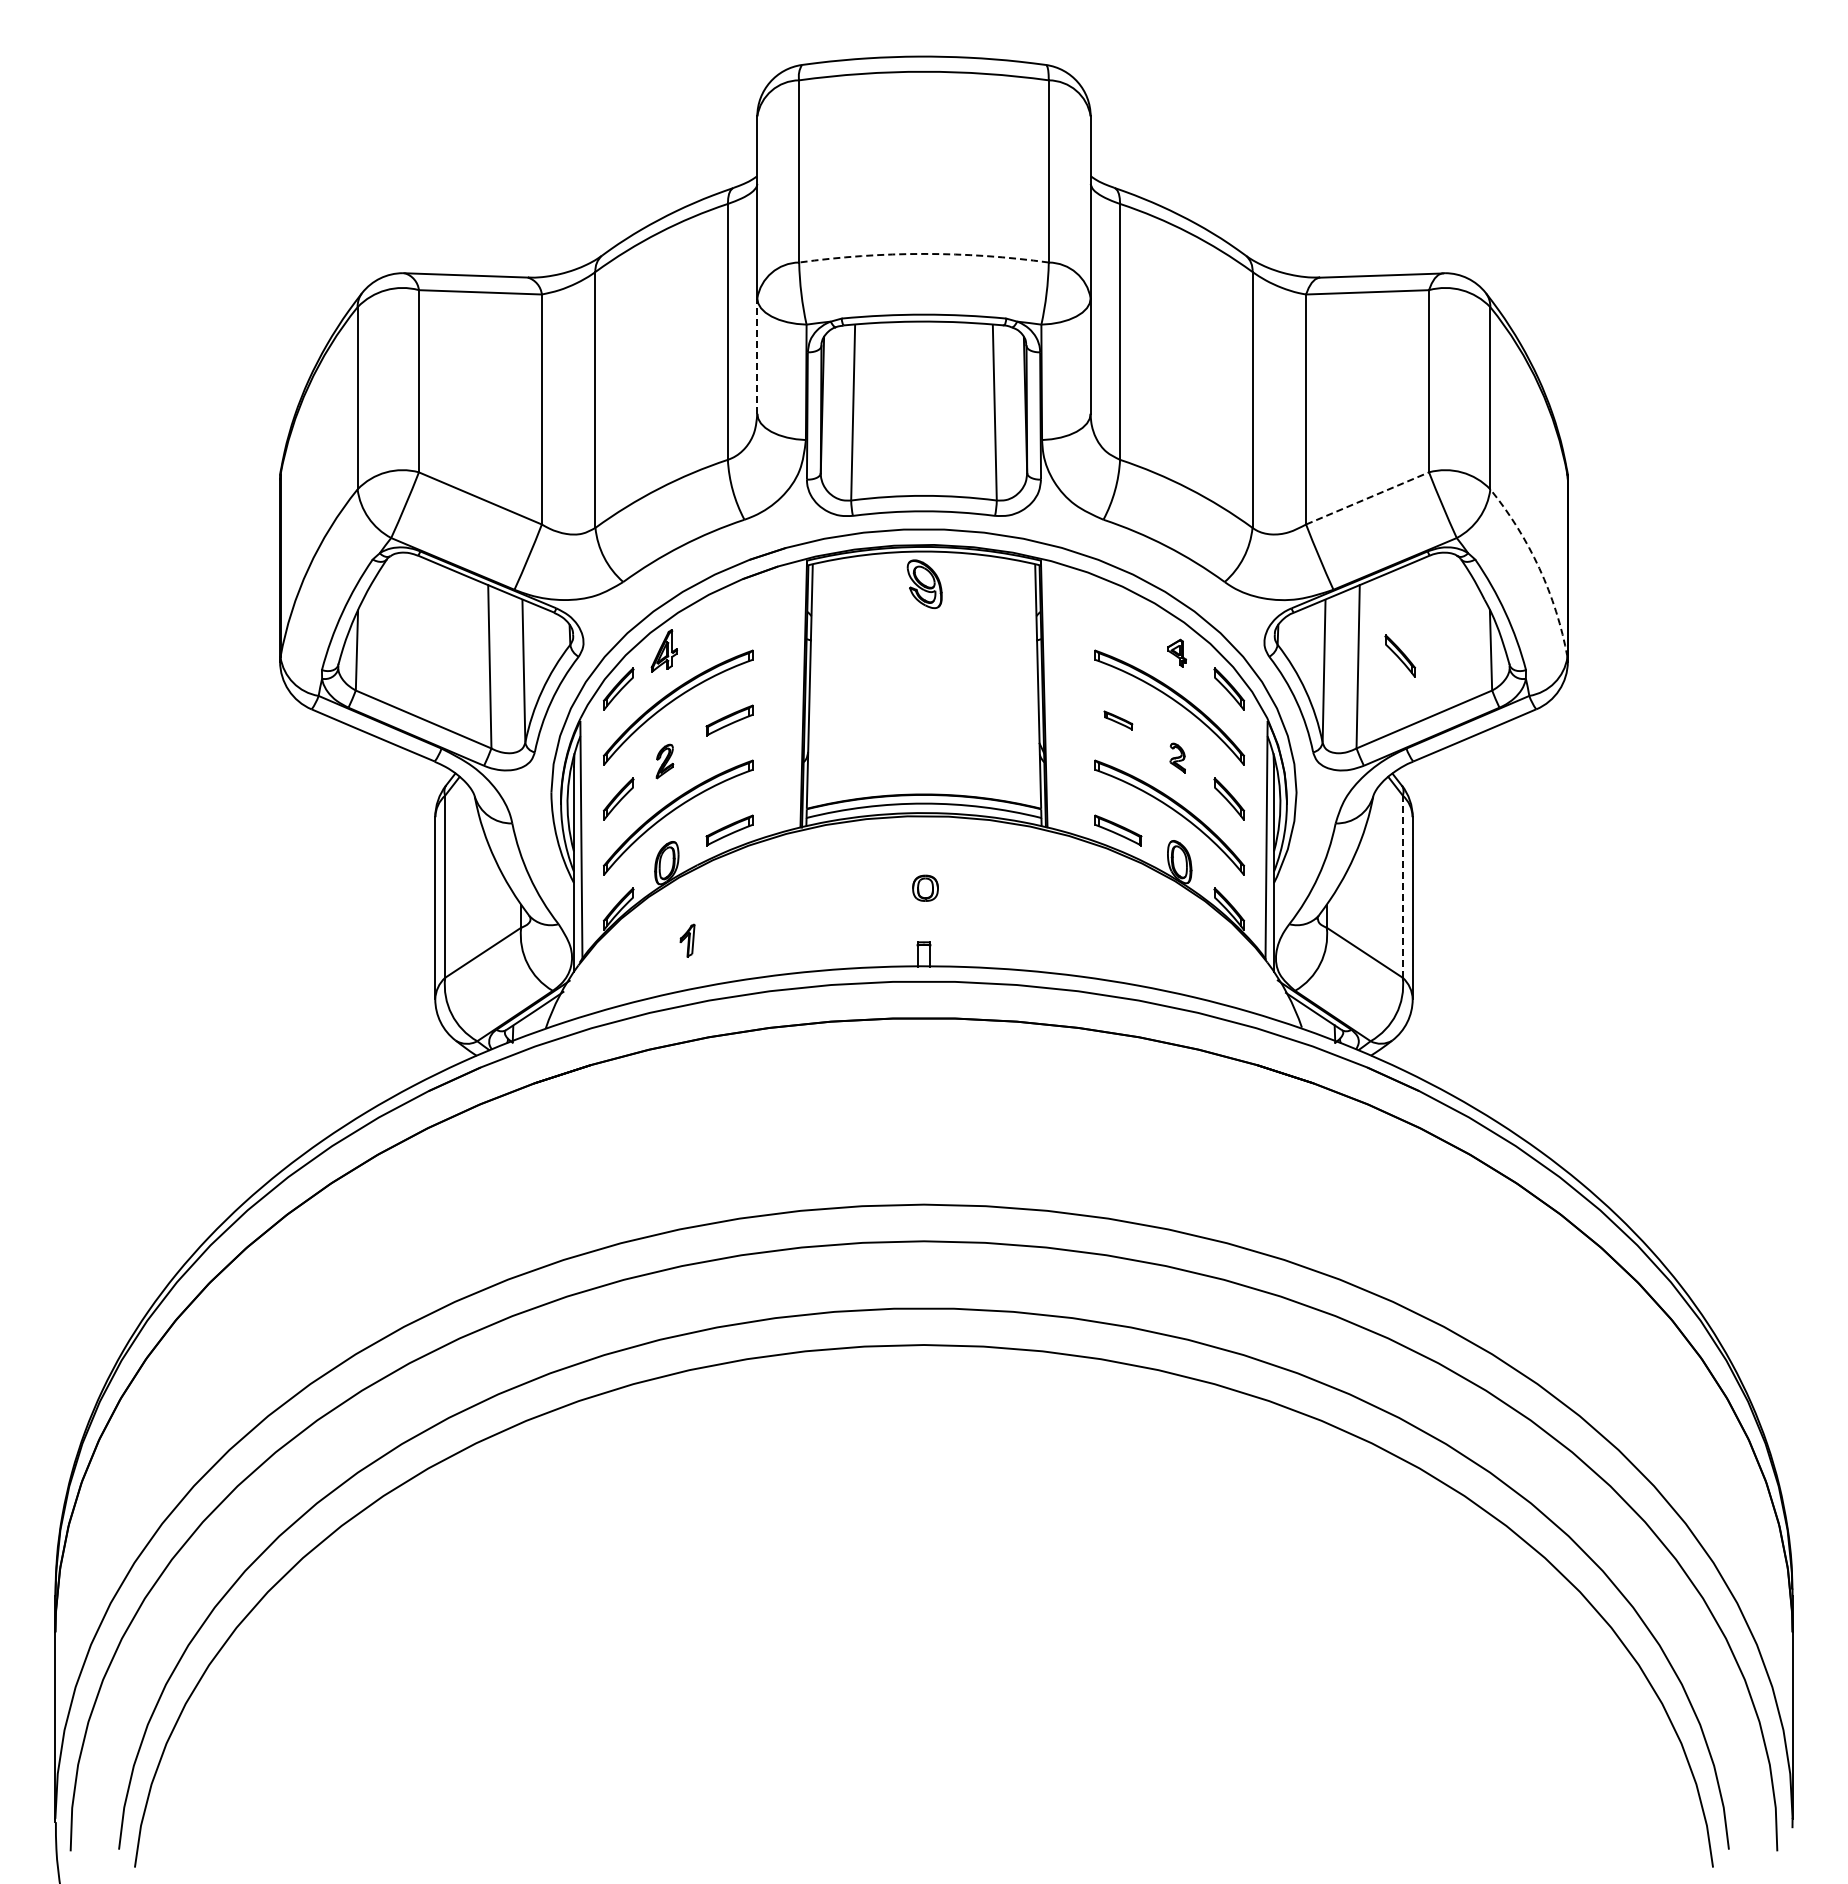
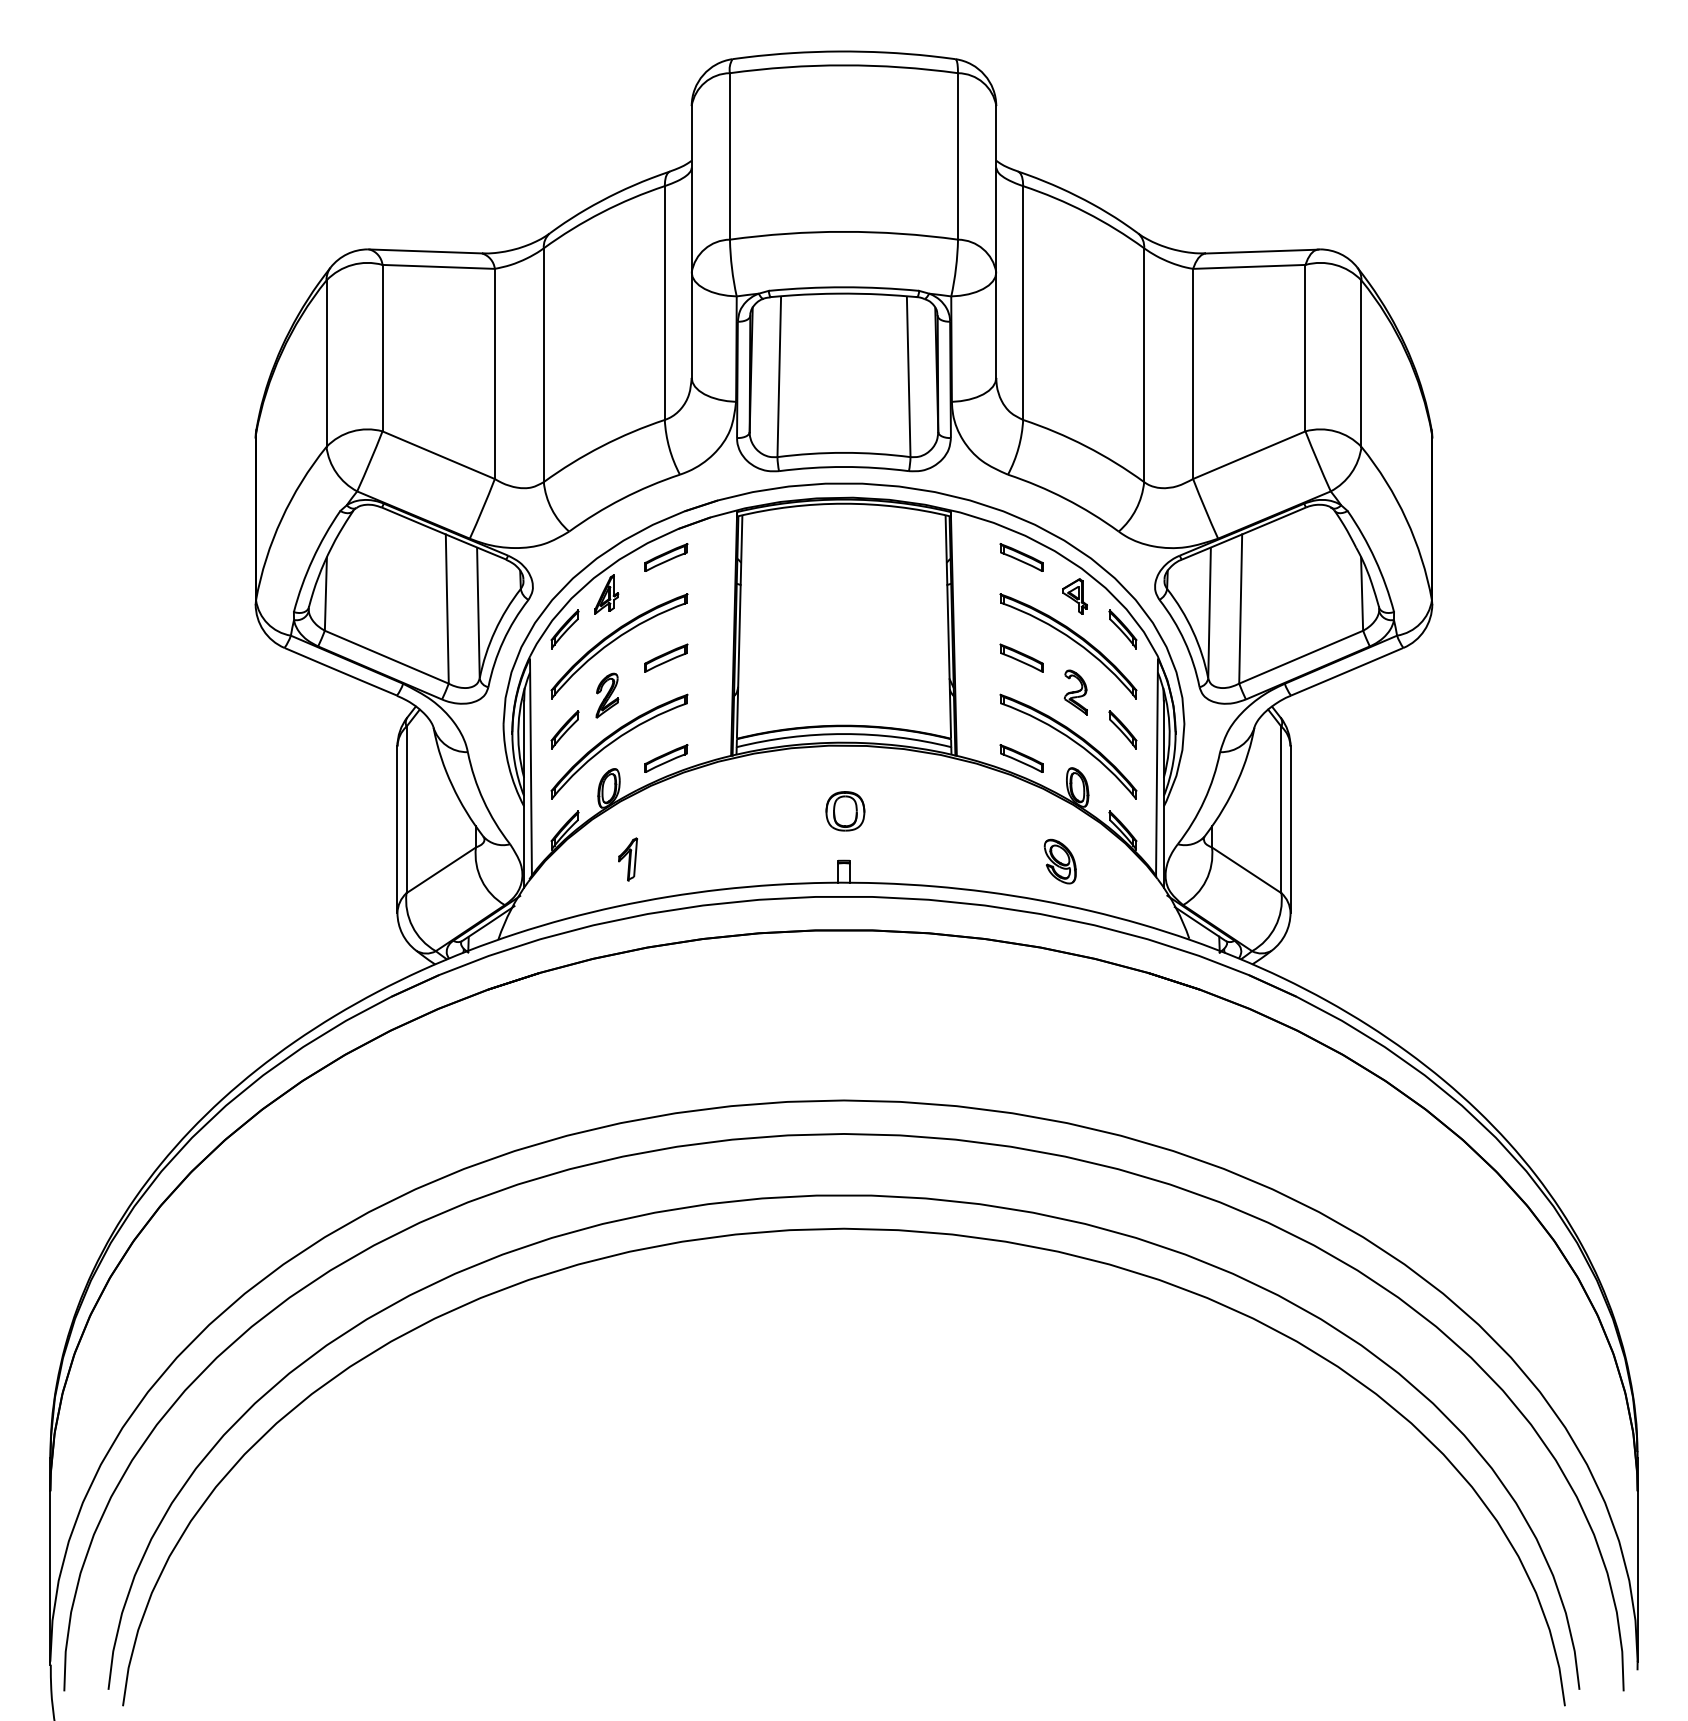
arc: (924, 253) -> (844, 231), dashed -> solid
line: (757, 356) -> (691, 325), dashed -> solid
line: (1367, 498) -> (1249, 455), dashed -> solid
arc: (1539, 568) -> (1406, 519), dashed -> solid
part: (924, 584) -> (1060, 861), moved
part: (729, 610) -> (666, 557), added
part: (1118, 610) -> (1021, 557), added
part: (1176, 653) -> (1074, 596), size x1.43
part: (1400, 655) -> (1279, 598), removed
part: (1118, 720) -> (1021, 658), size x1.67
part: (1177, 757) -> (1075, 691), size x1.67
part: (664, 761) -> (606, 695), size x1.43
line: (1402, 886) -> (1281, 809), dashed -> solid
part: (925, 888) -> (845, 811), size x1.67
part: (687, 940) -> (627, 859), size x1.43

